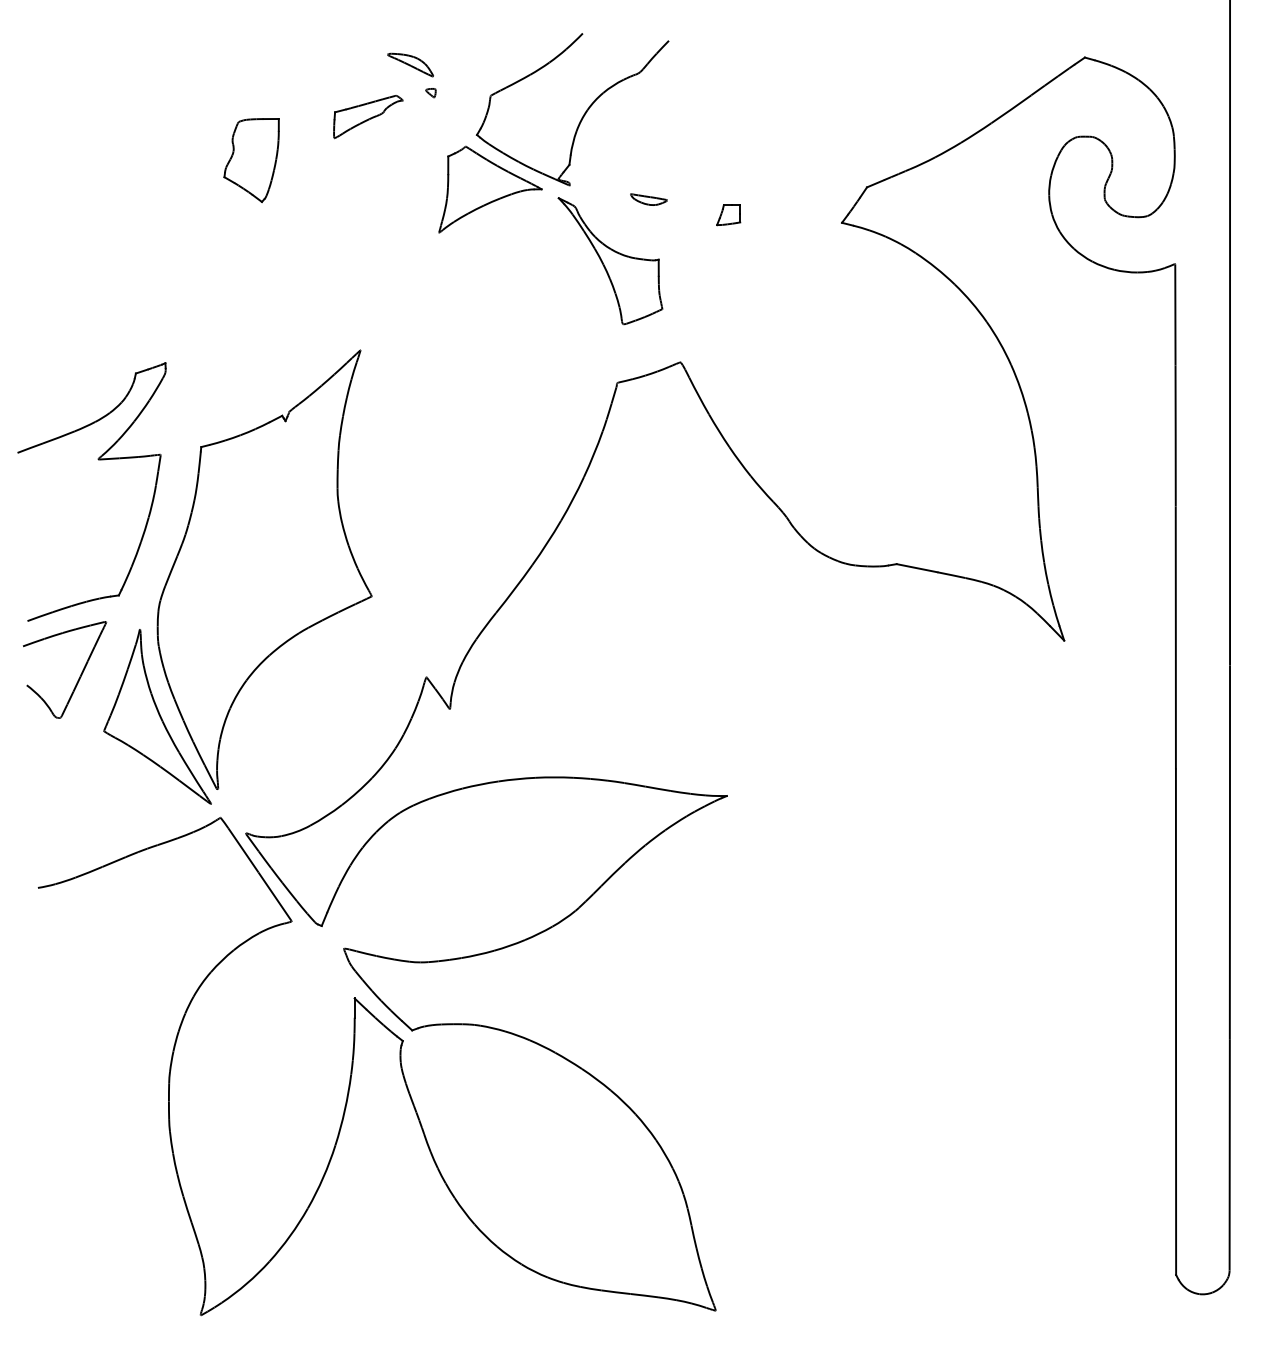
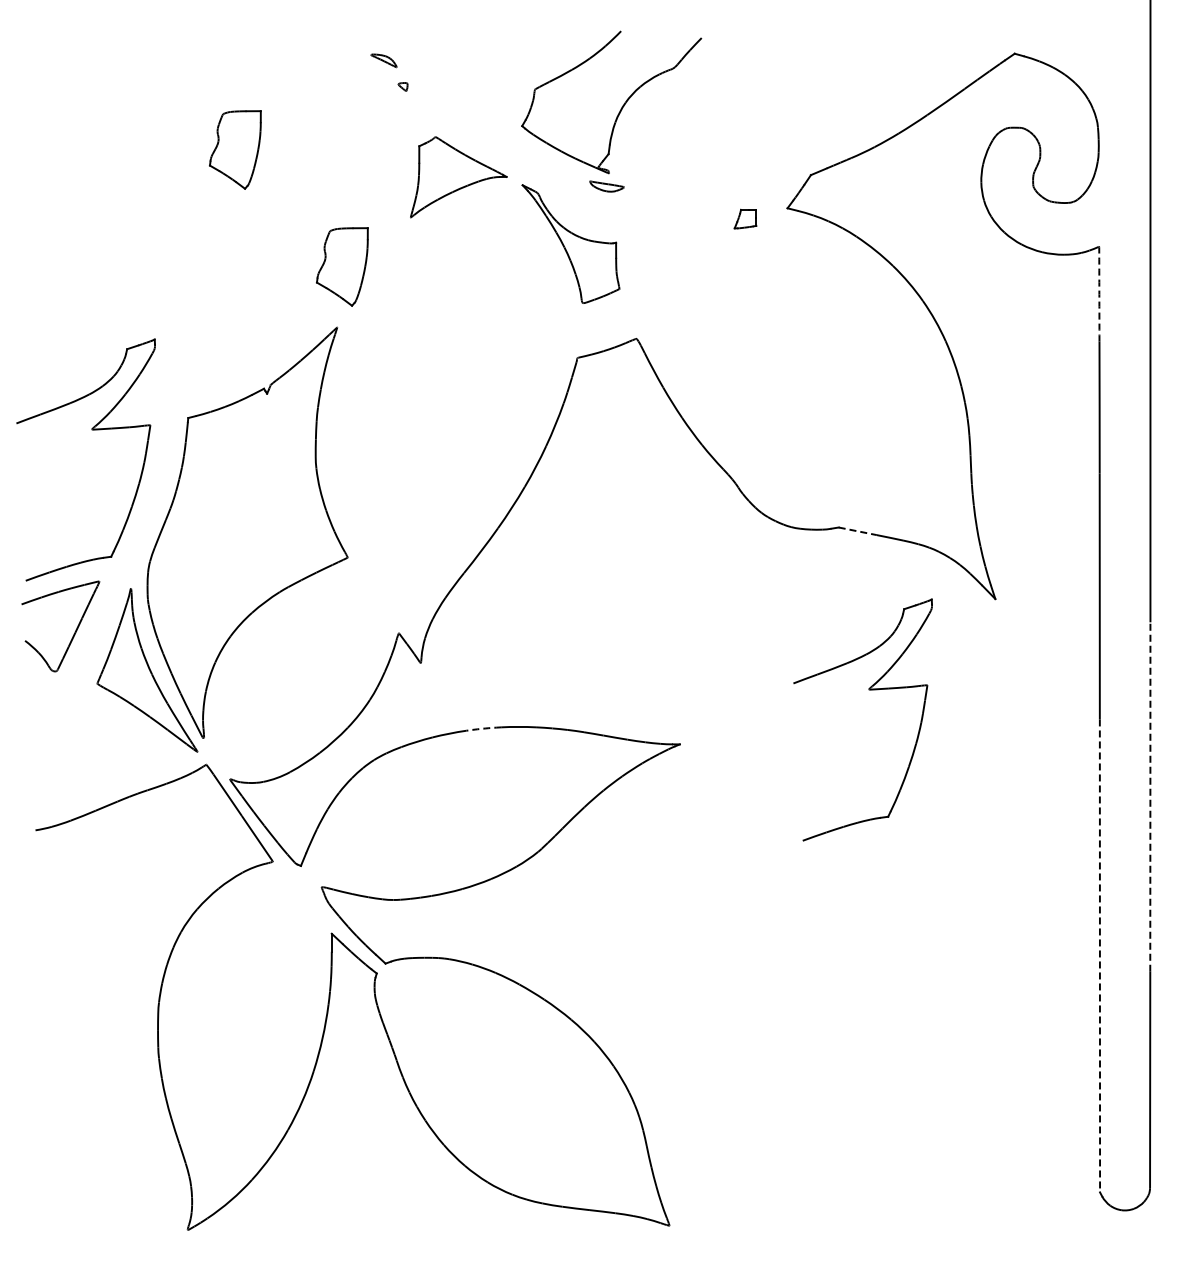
part: (410, 64) -> (383, 60), size x0.6
part: (368, 116) -> (344, 108), removed
part: (582, 116) -> (620, 108), moved
part: (728, 214) -> (745, 218), moved
part: (366, 285) -> (342, 266), added
arc: (1175, 315) -> (1099, 294), solid -> dashed
line: (917, 568) -> (858, 531), solid -> dashed
part: (929, 738) -> (869, 690), added
arc: (516, 779) -> (483, 728), solid -> dashed
arc: (1230, 852) -> (1150, 797), solid -> dashed
line: (1175, 1022) -> (1099, 956), solid -> dashed

